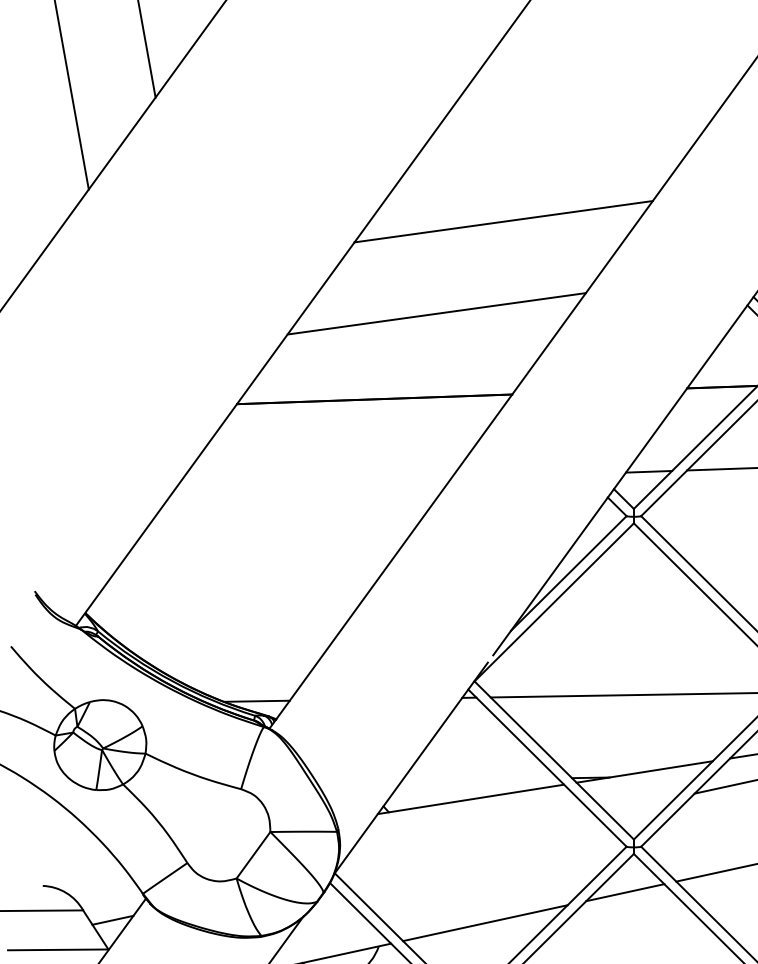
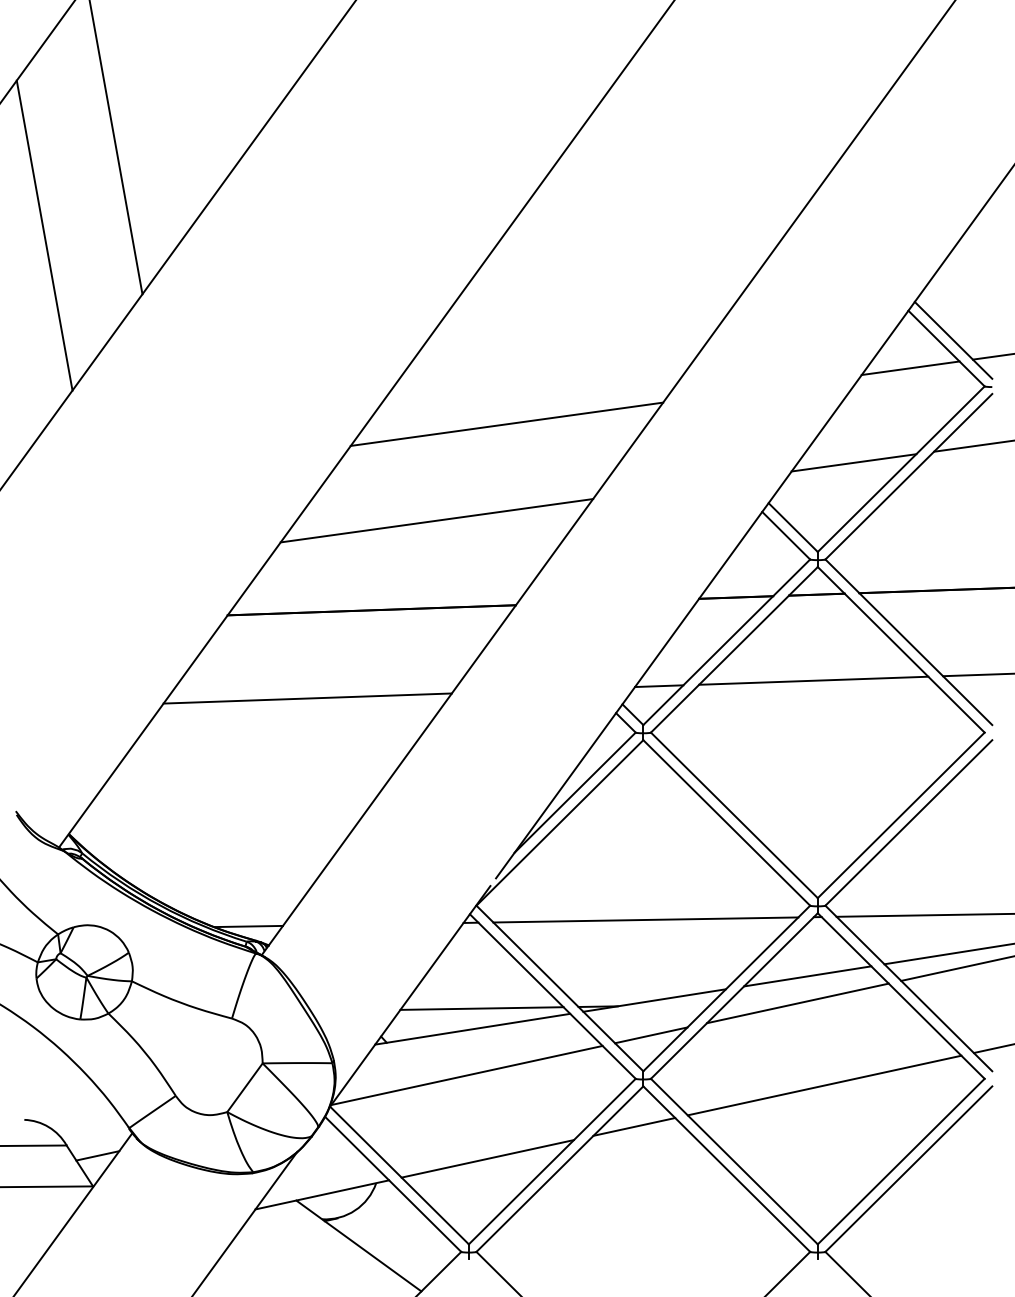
line: (313, 483) -> (307, 698), added
line: (479, 779) -> (481, 1008), added
line: (641, 805) -> (651, 1035), added
line: (465, 843) -> (466, 1075), added

